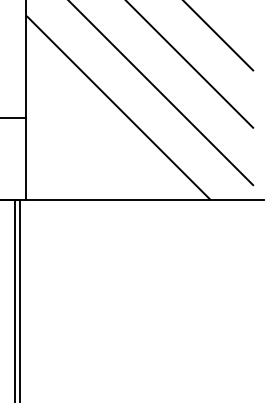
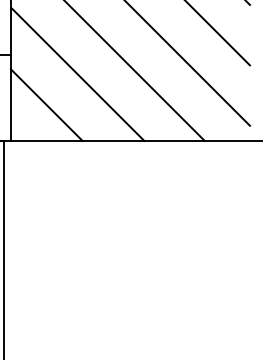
line: (89, 136) -> (77, 74), added
line: (60, 165) -> (47, 105), added

